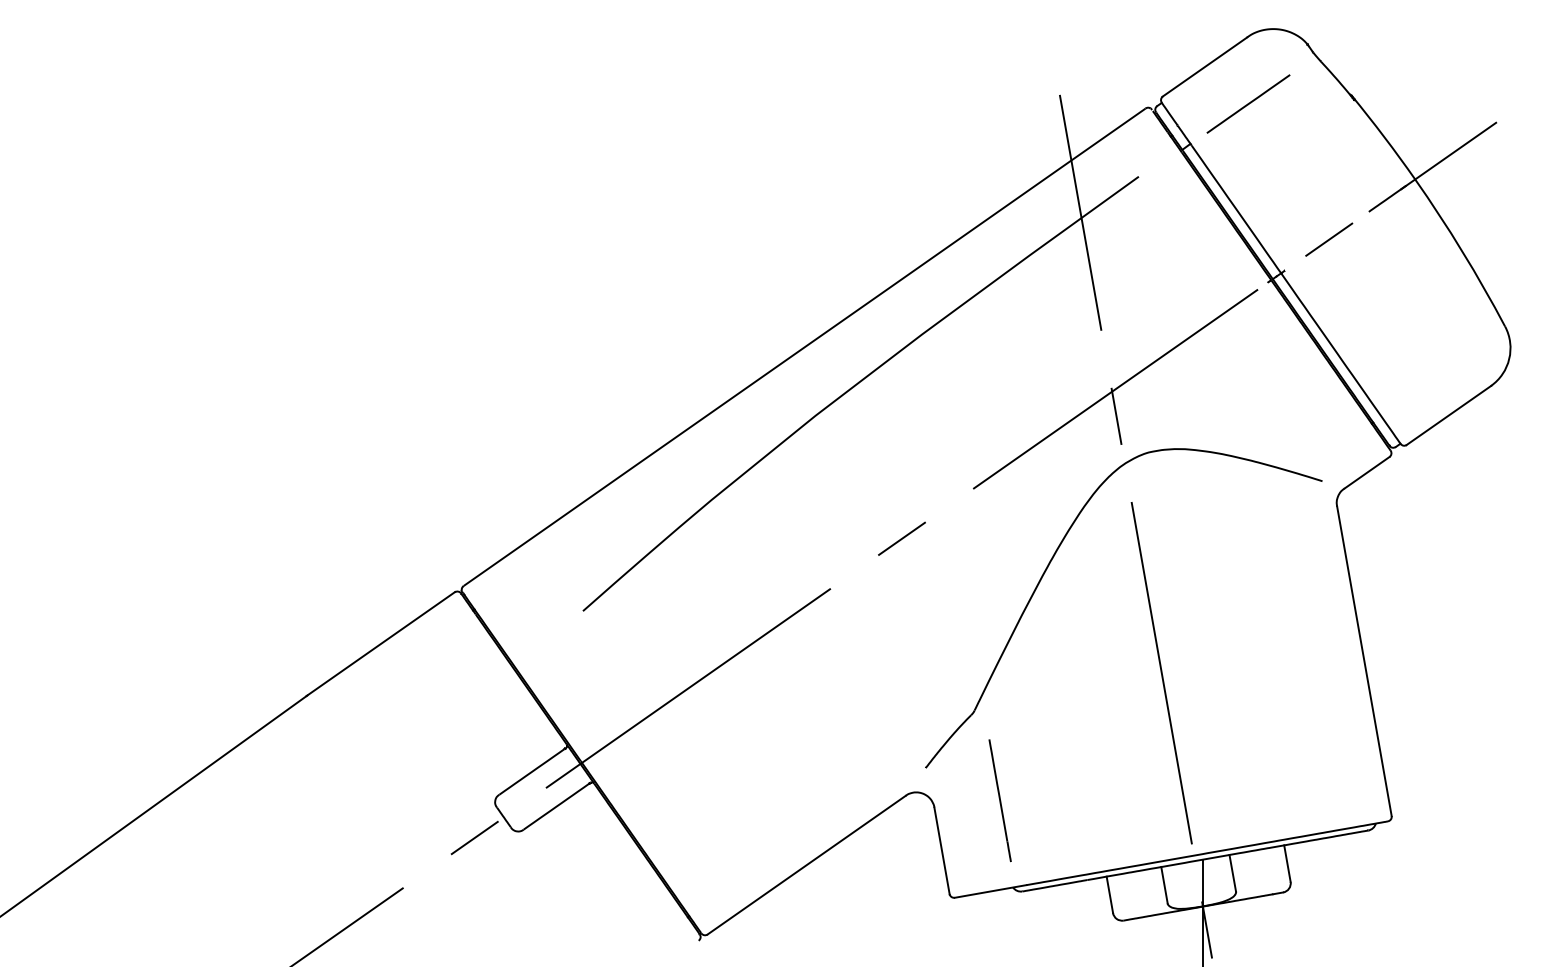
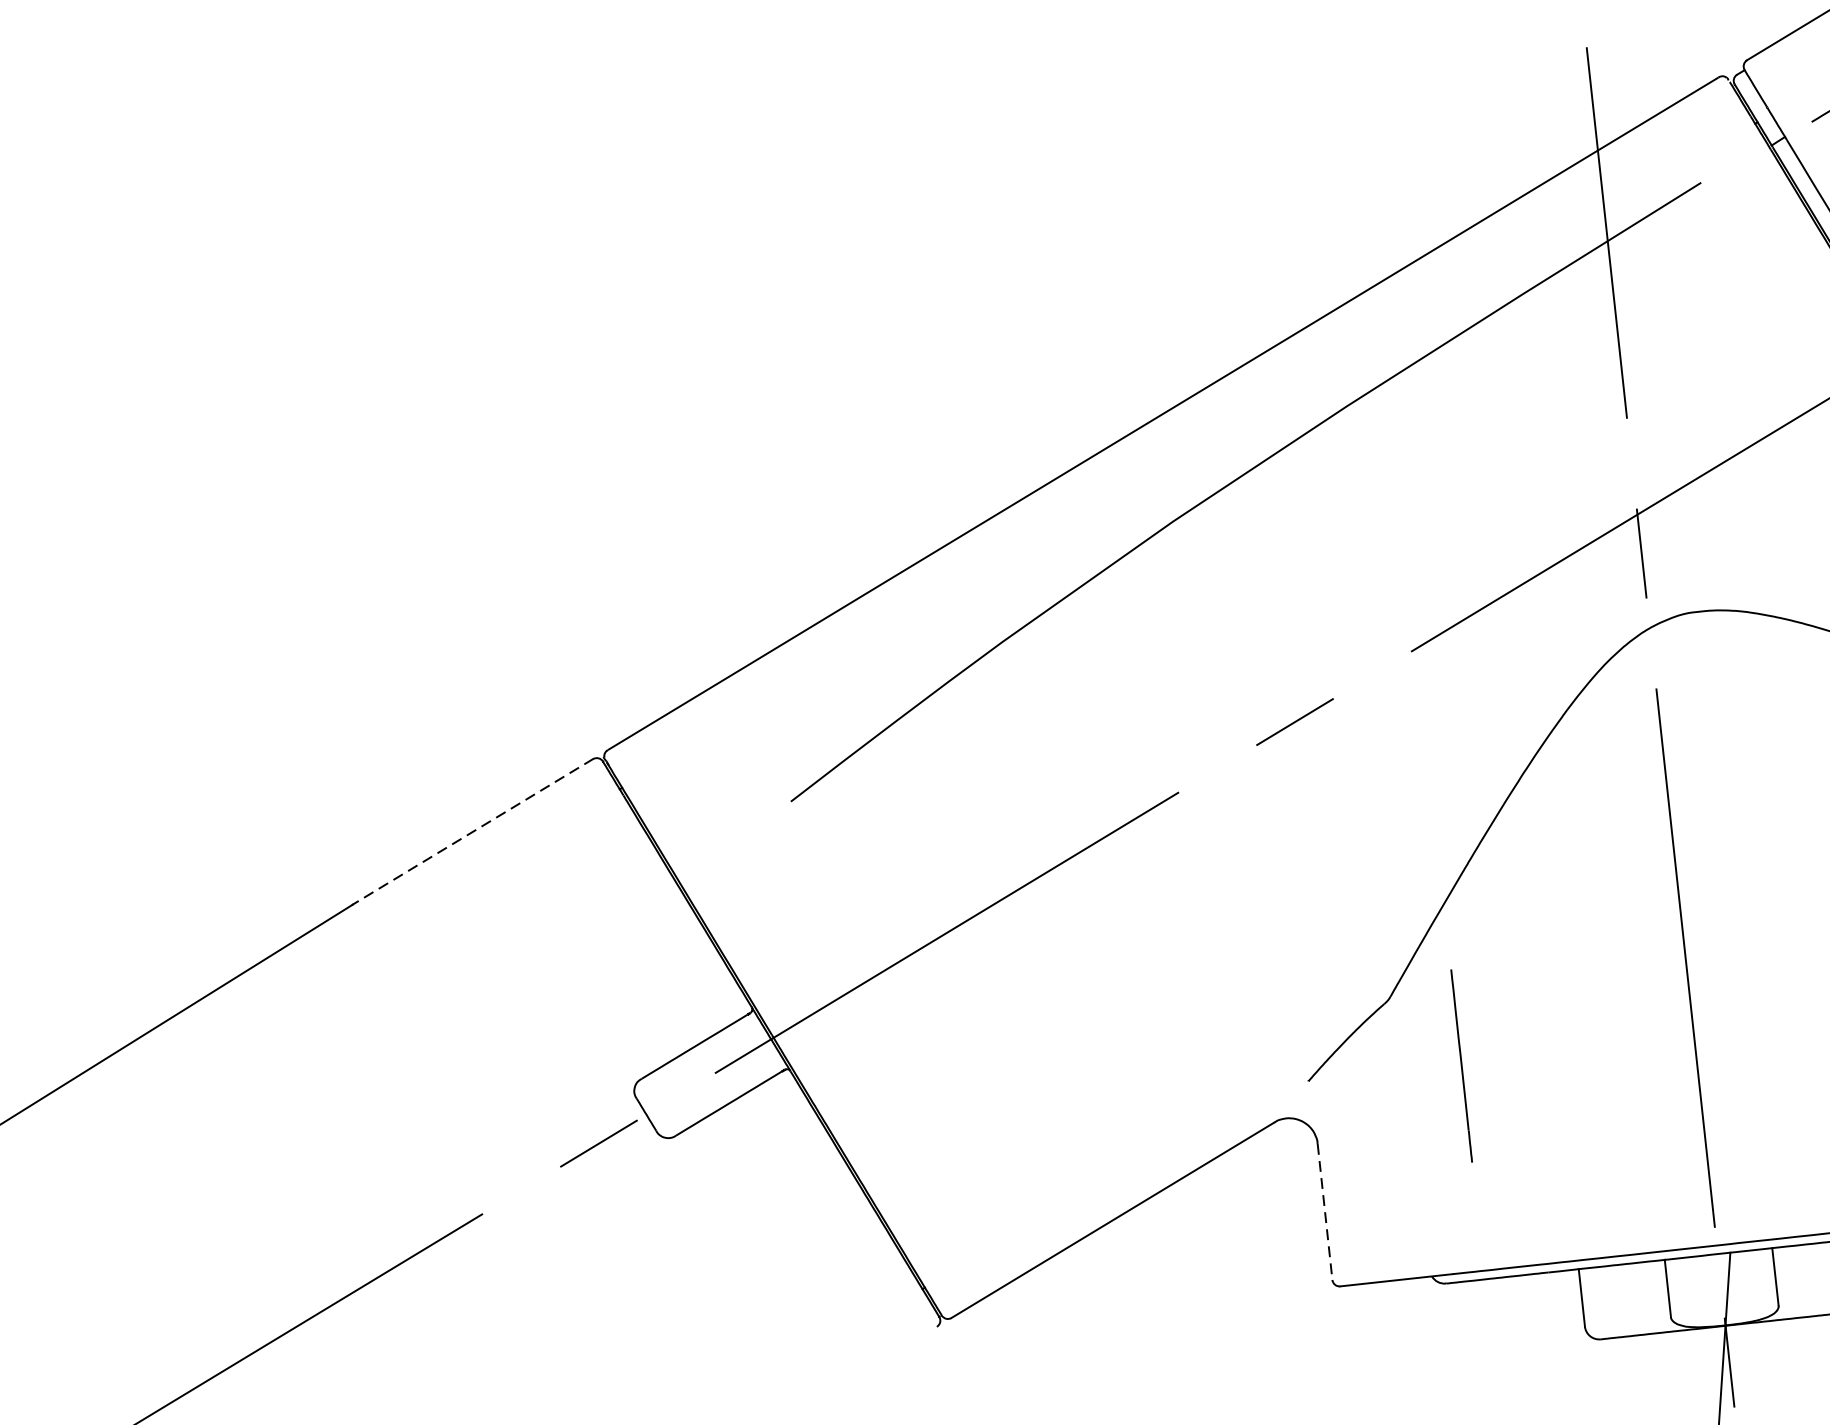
line: (380, 644) -> (472, 832), solid -> dashed
line: (999, 800) -> (1460, 1065), moved
line: (942, 851) -> (1325, 1213), solid -> dashed

